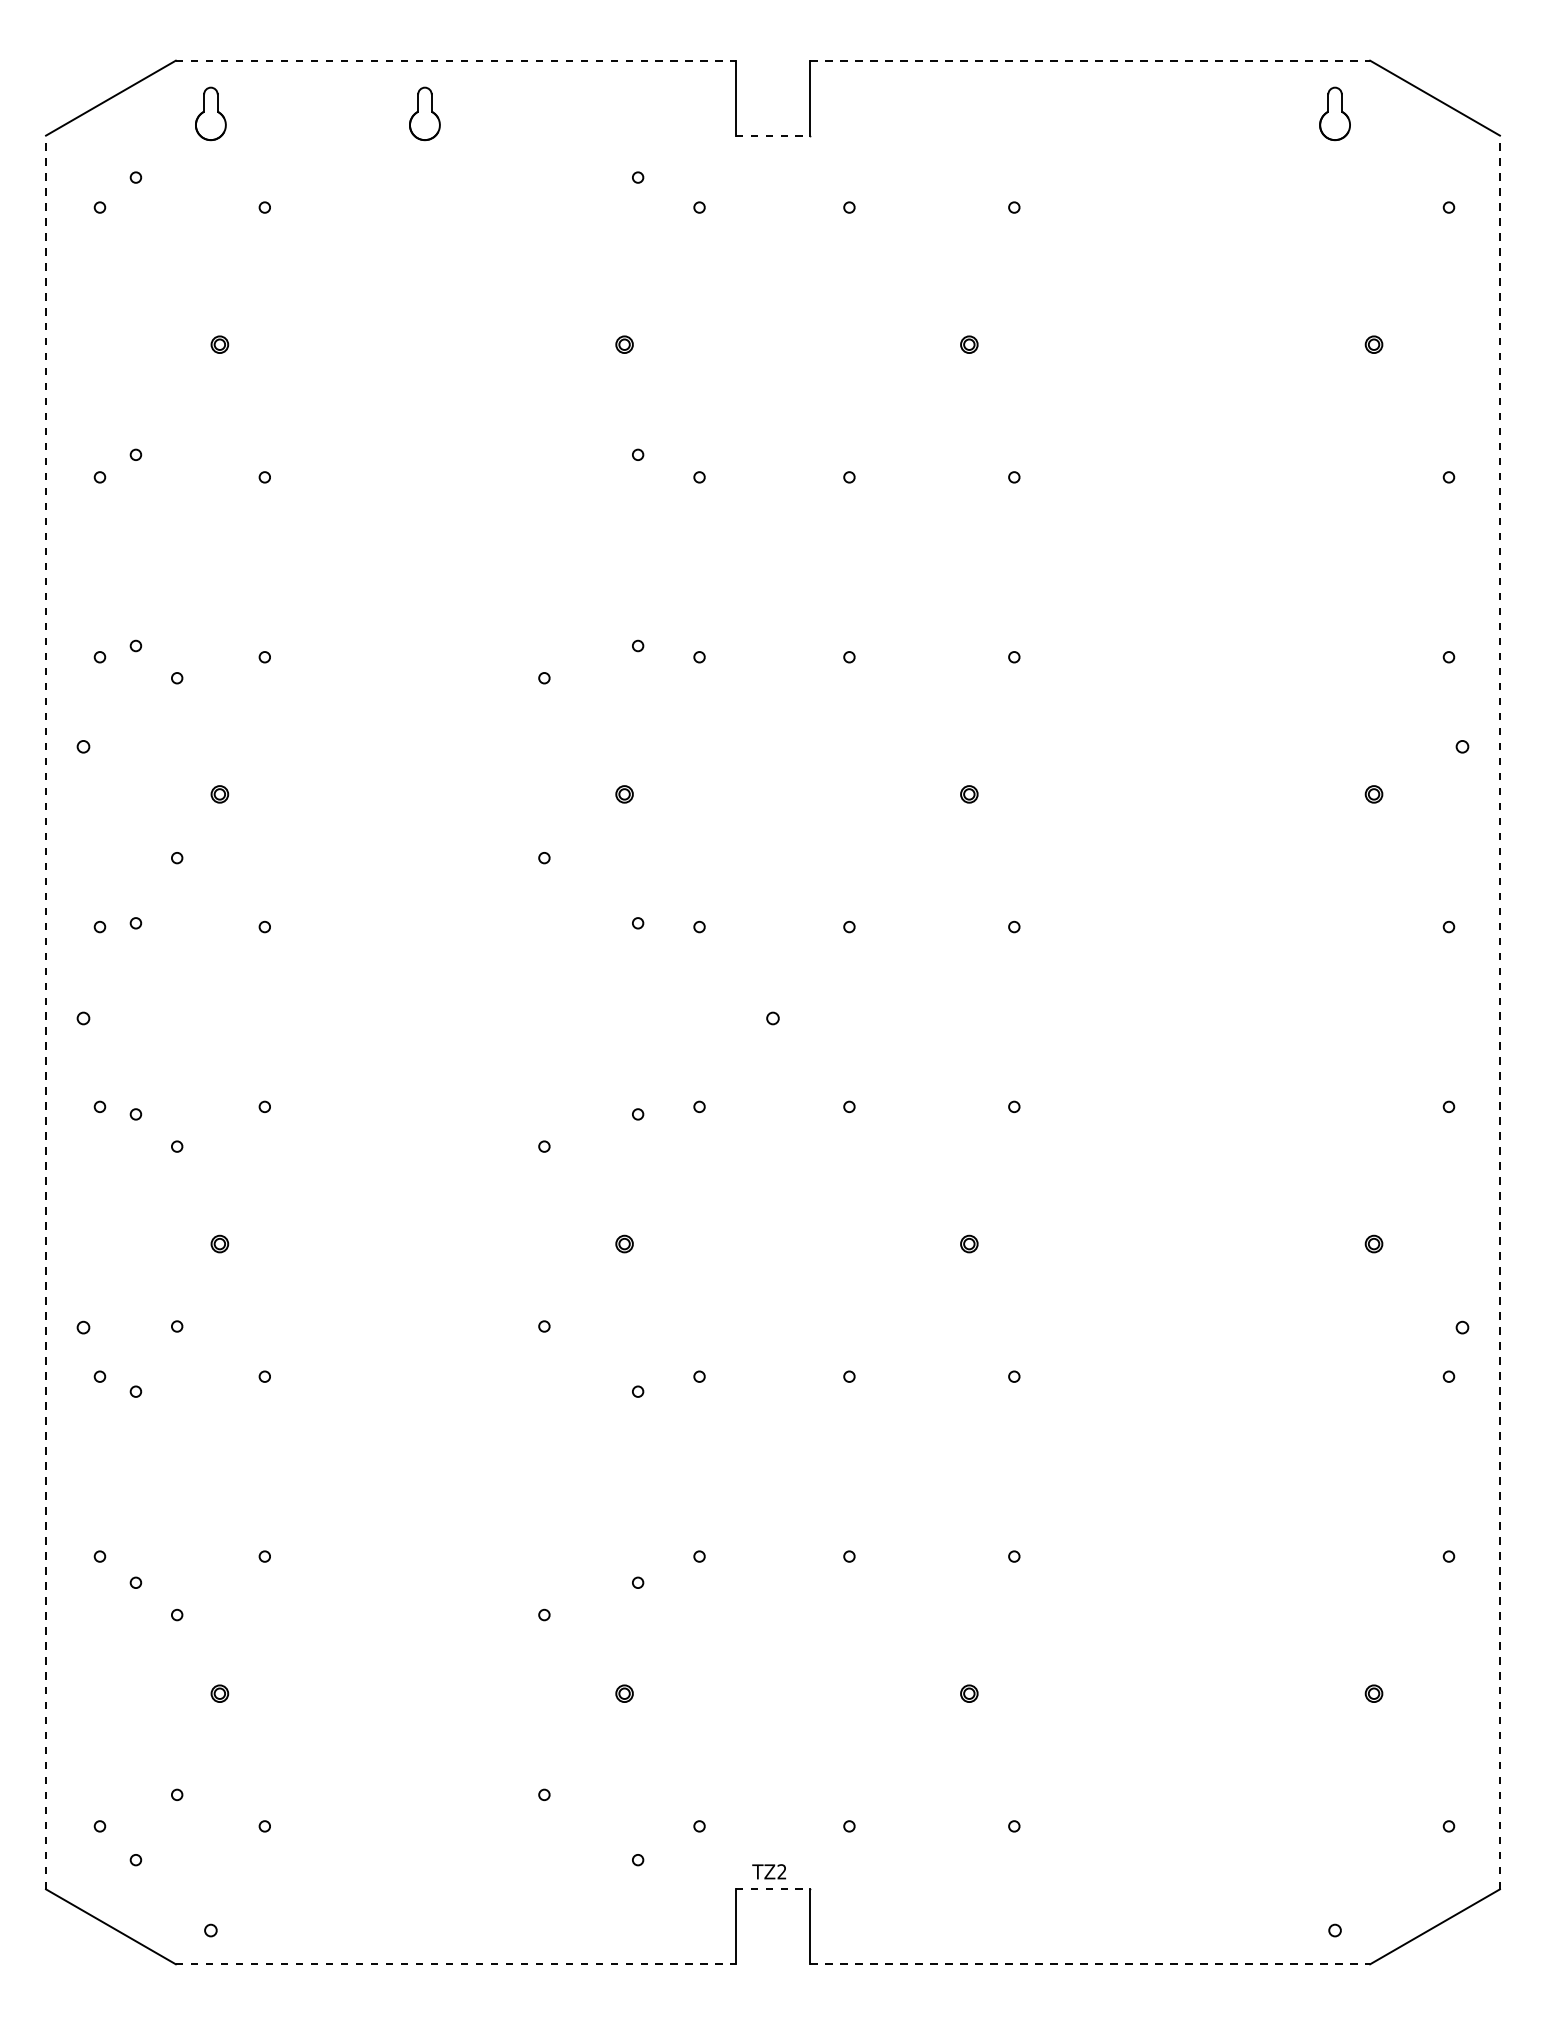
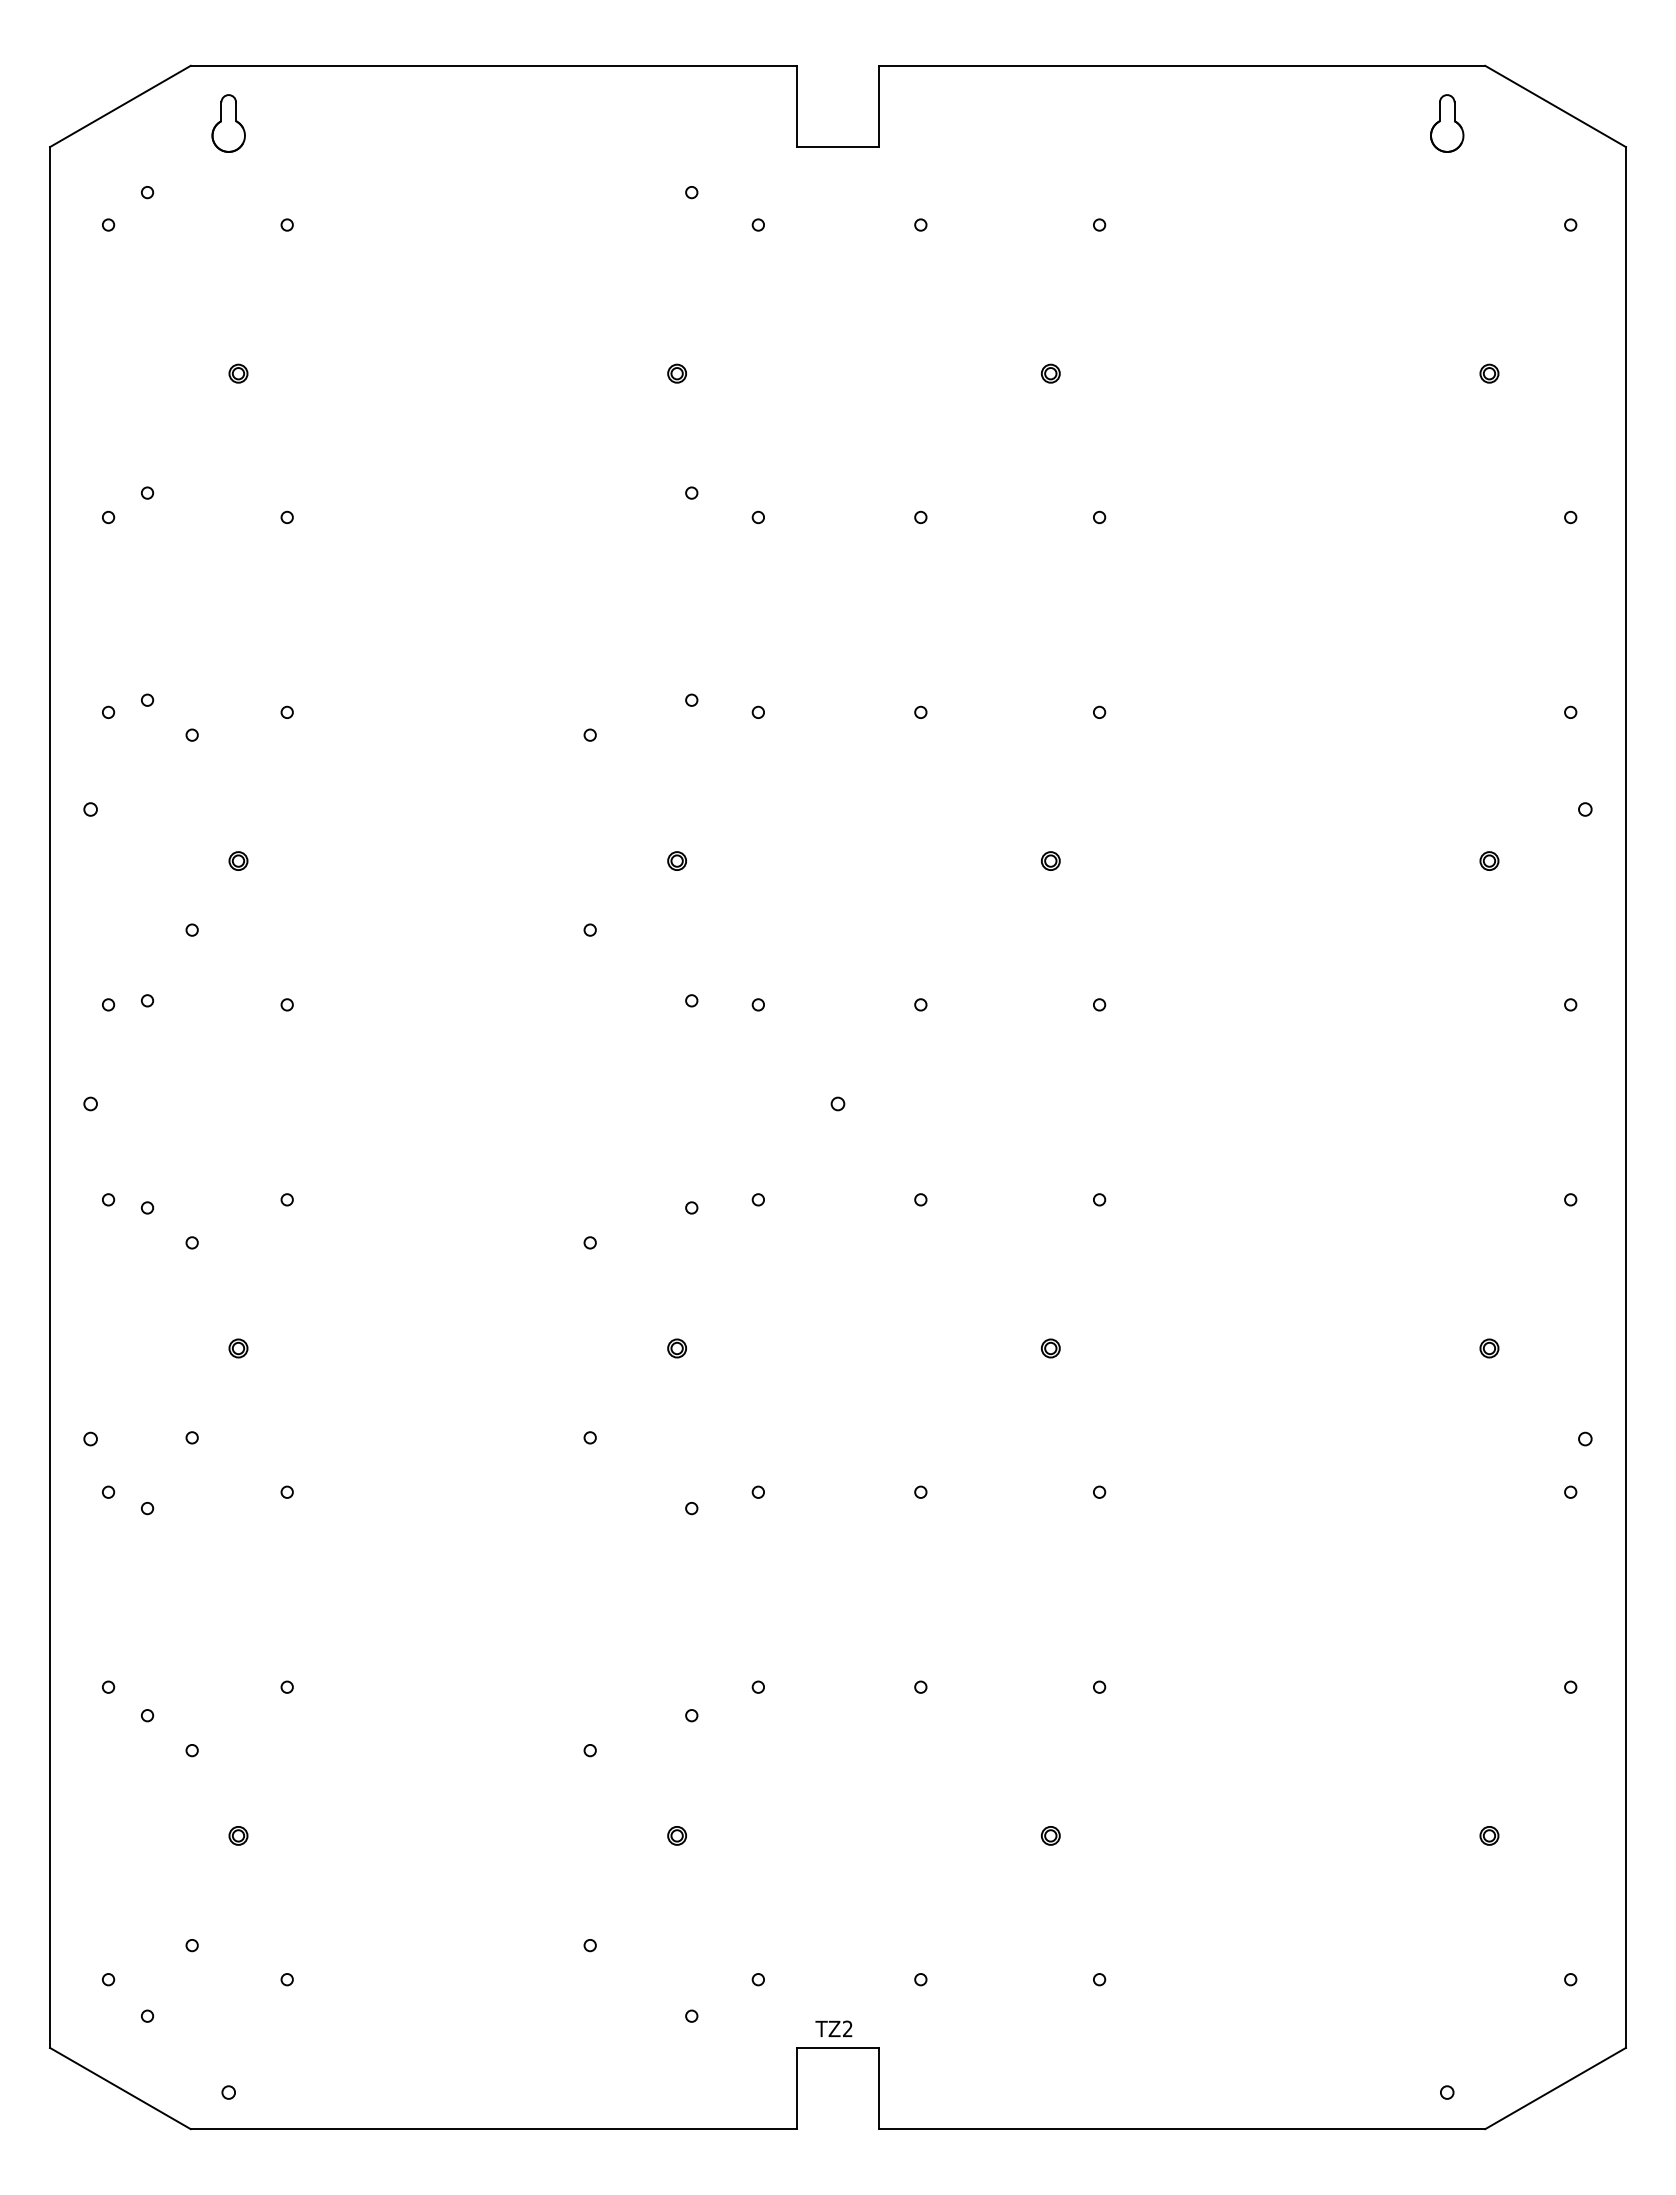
line: (456, 60) -> (494, 65), dashed -> solid
line: (1090, 60) -> (1182, 65), dashed -> solid
part: (424, 113) -> (460, 123), removed
line: (773, 136) -> (838, 147), dashed -> solid
line: (46, 1012) -> (50, 1097), dashed -> solid
line: (1499, 1012) -> (1625, 1097), dashed -> solid
line: (773, 1888) -> (838, 2047), dashed -> solid
line: (456, 1964) -> (494, 2129), dashed -> solid
line: (1090, 1964) -> (1182, 2129), dashed -> solid

